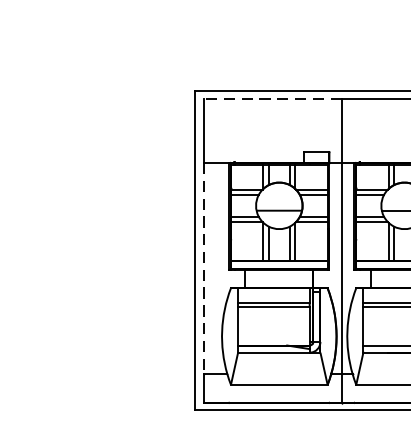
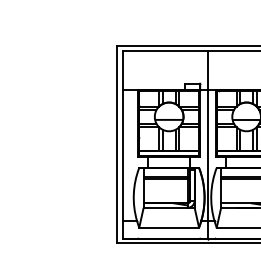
line: (273, 98) -> (165, 50), dashed -> solid
line: (203, 269) -> (122, 156), dashed -> solid

